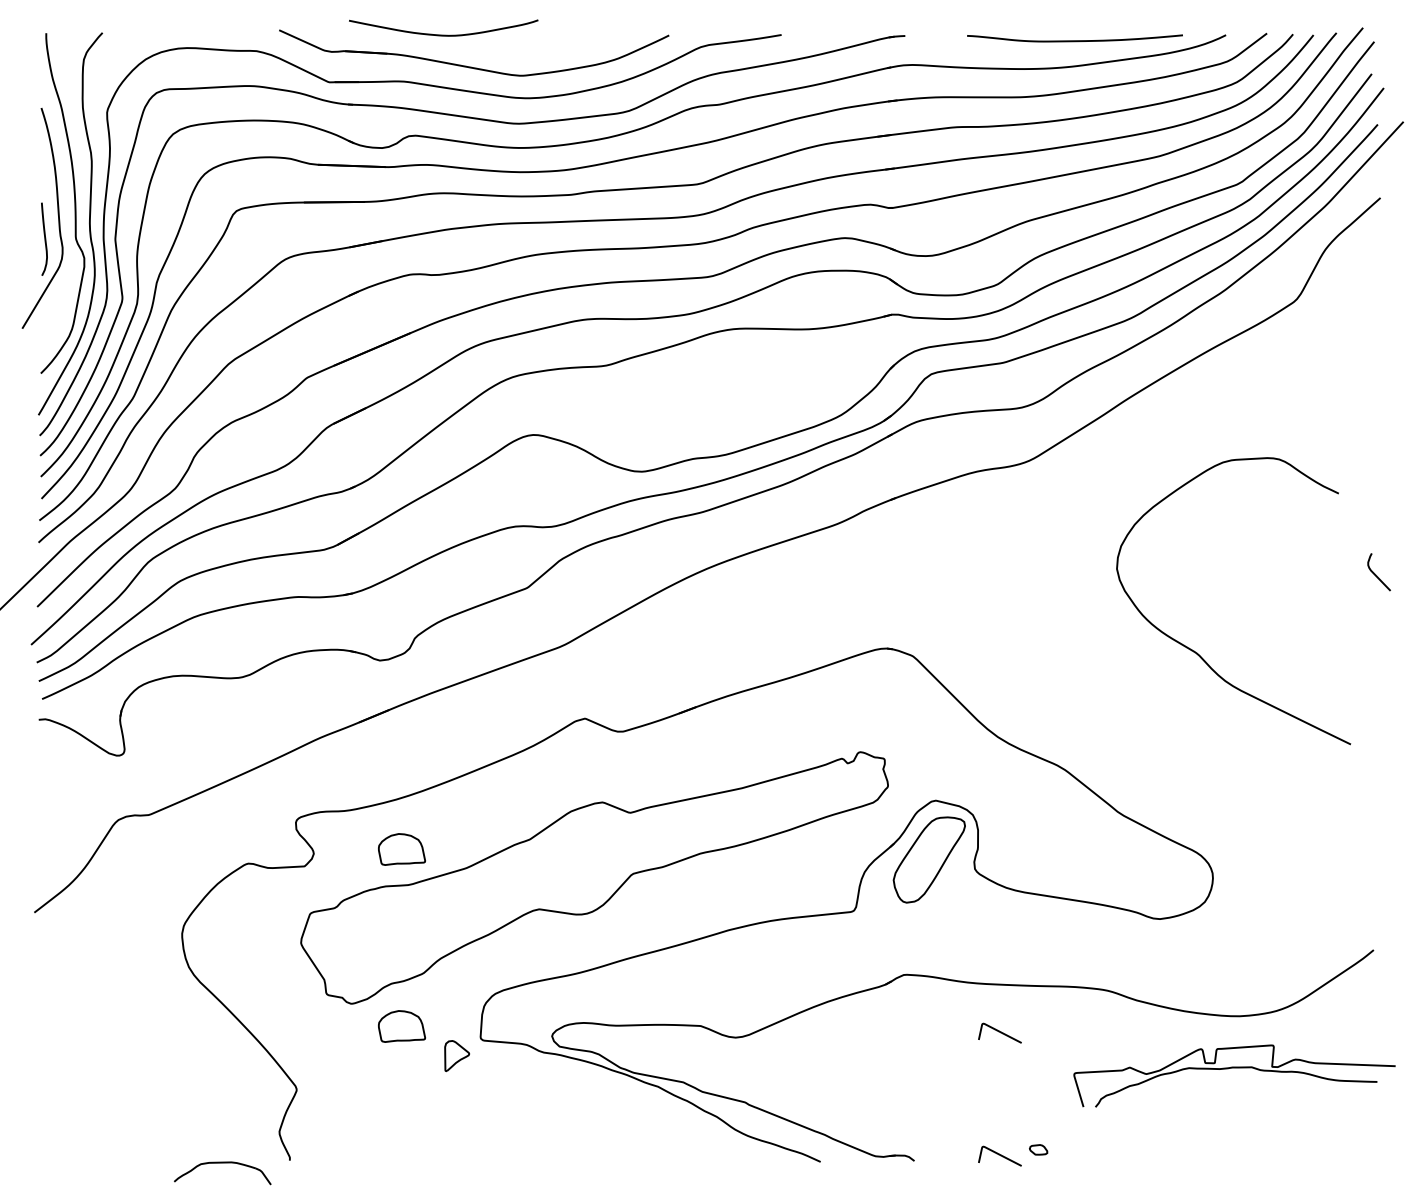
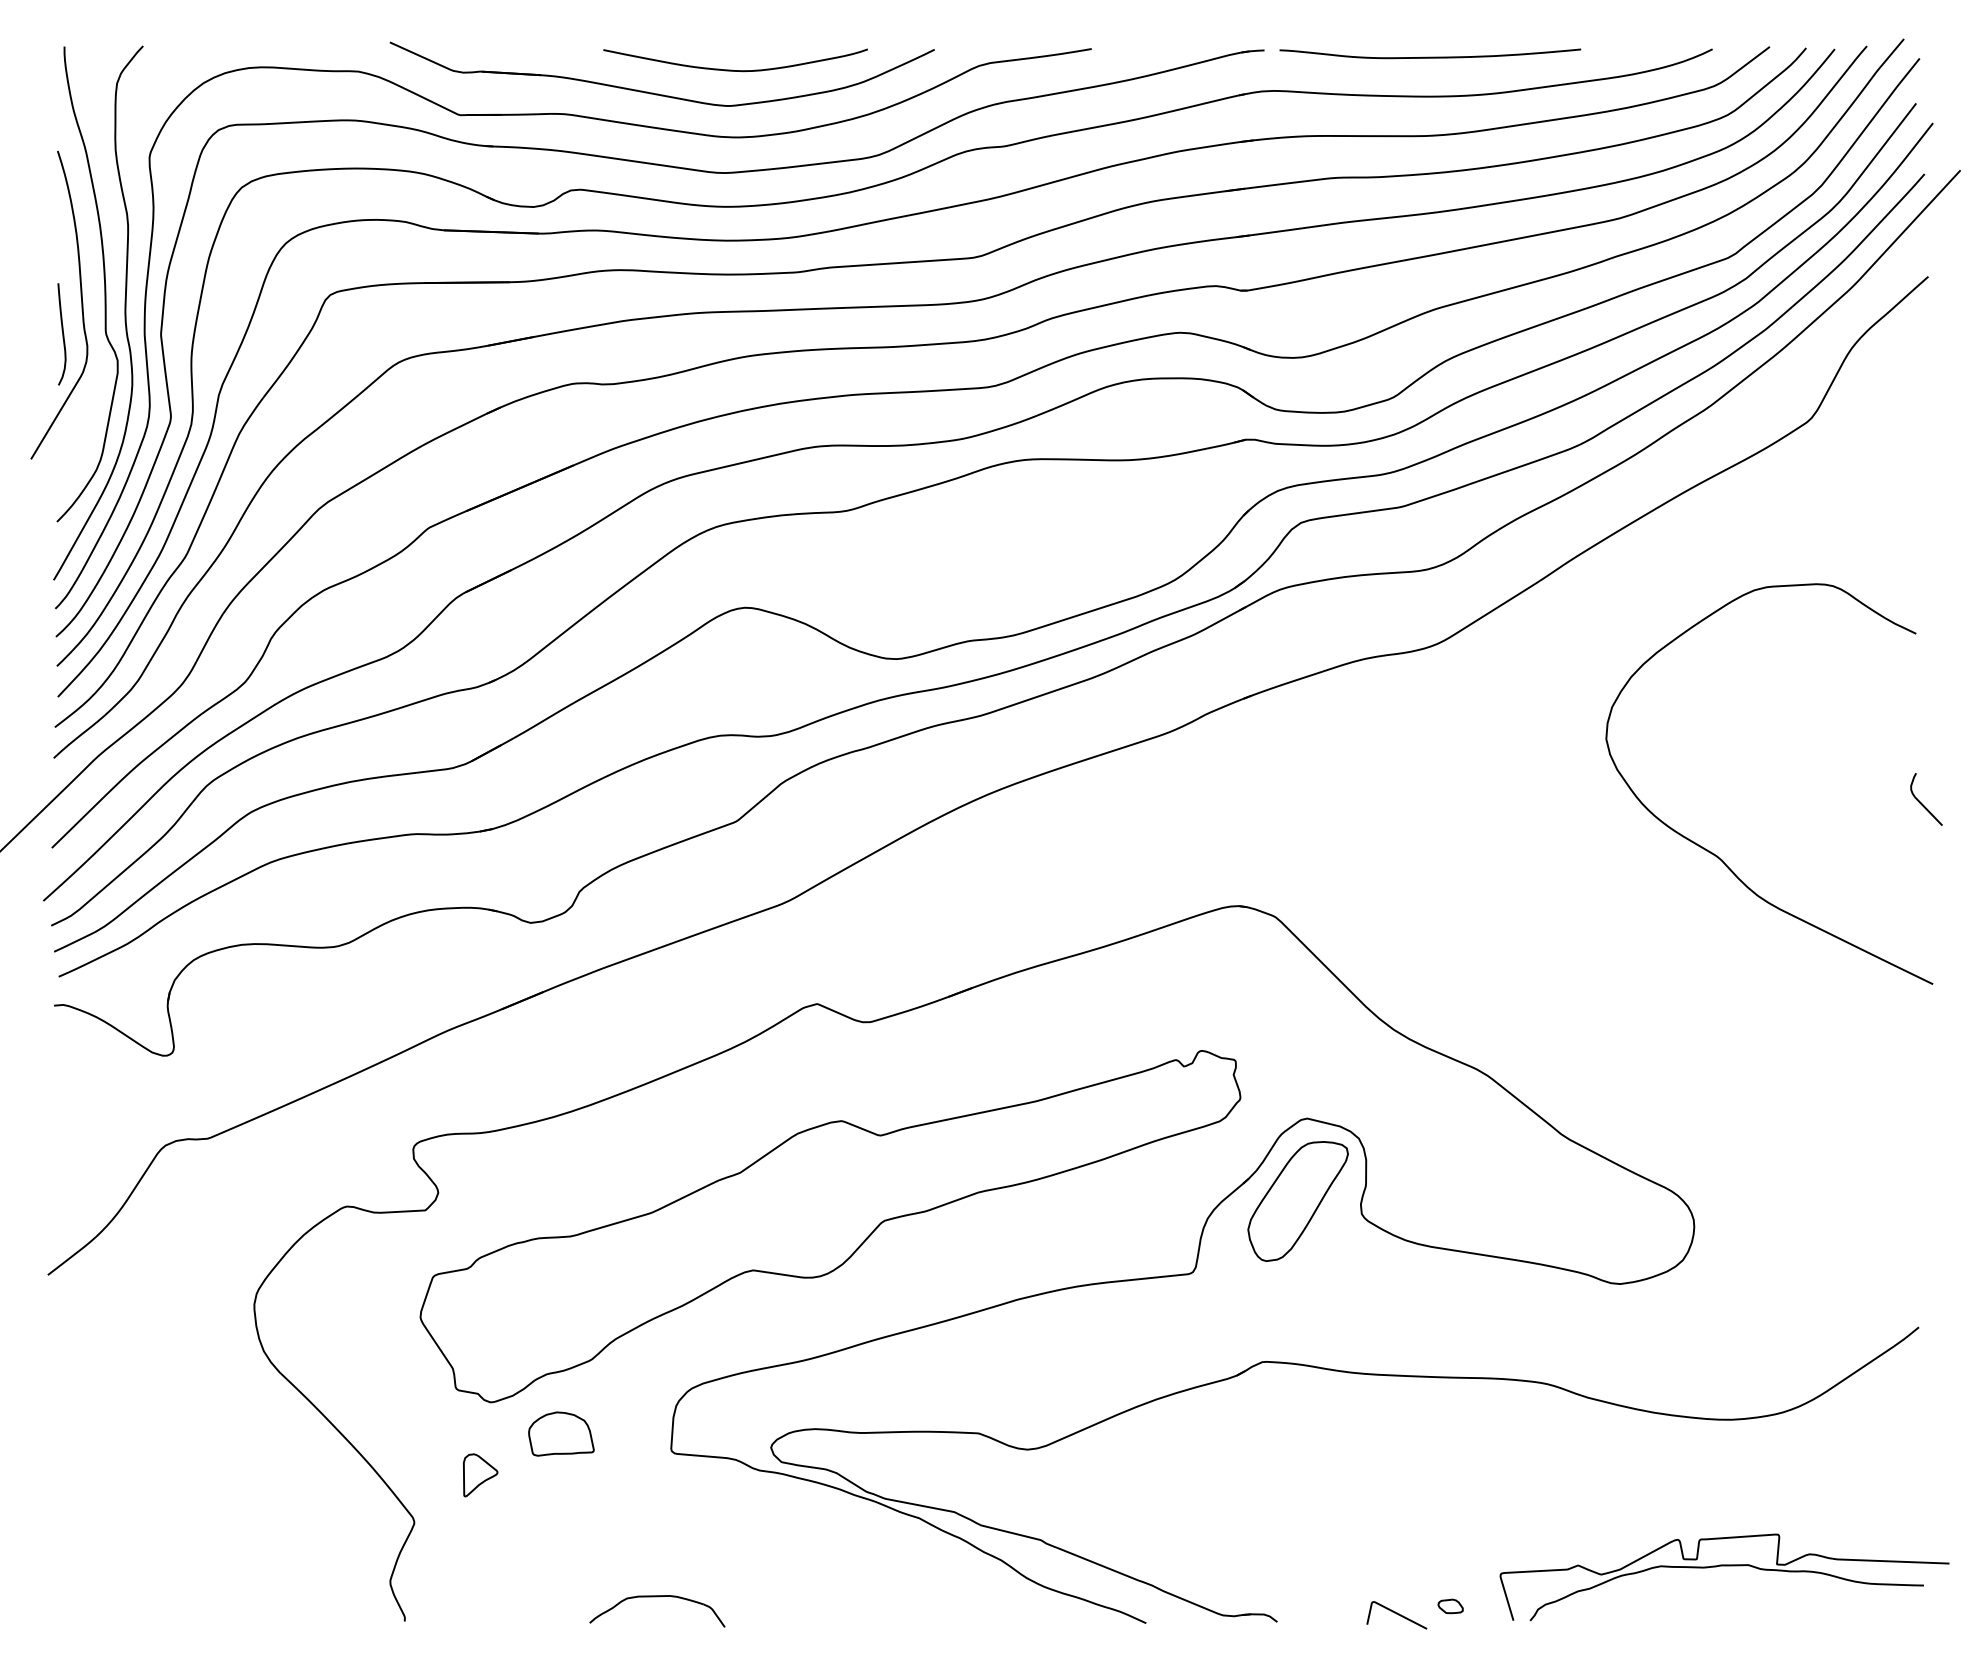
curve: (443, 34) -> (735, 69), moved
curve: (1074, 40) -> (1429, 56), moved
curve: (1197, 652) -> (1718, 855), moved
part: (401, 849) -> (560, 1186), removed
curve: (999, 1032) -> (1396, 1442), removed
part: (456, 1055) -> (479, 1474), moved
part: (1234, 1068) -> (1724, 1566), moved
part: (222, 1163) -> (657, 1597), moved

